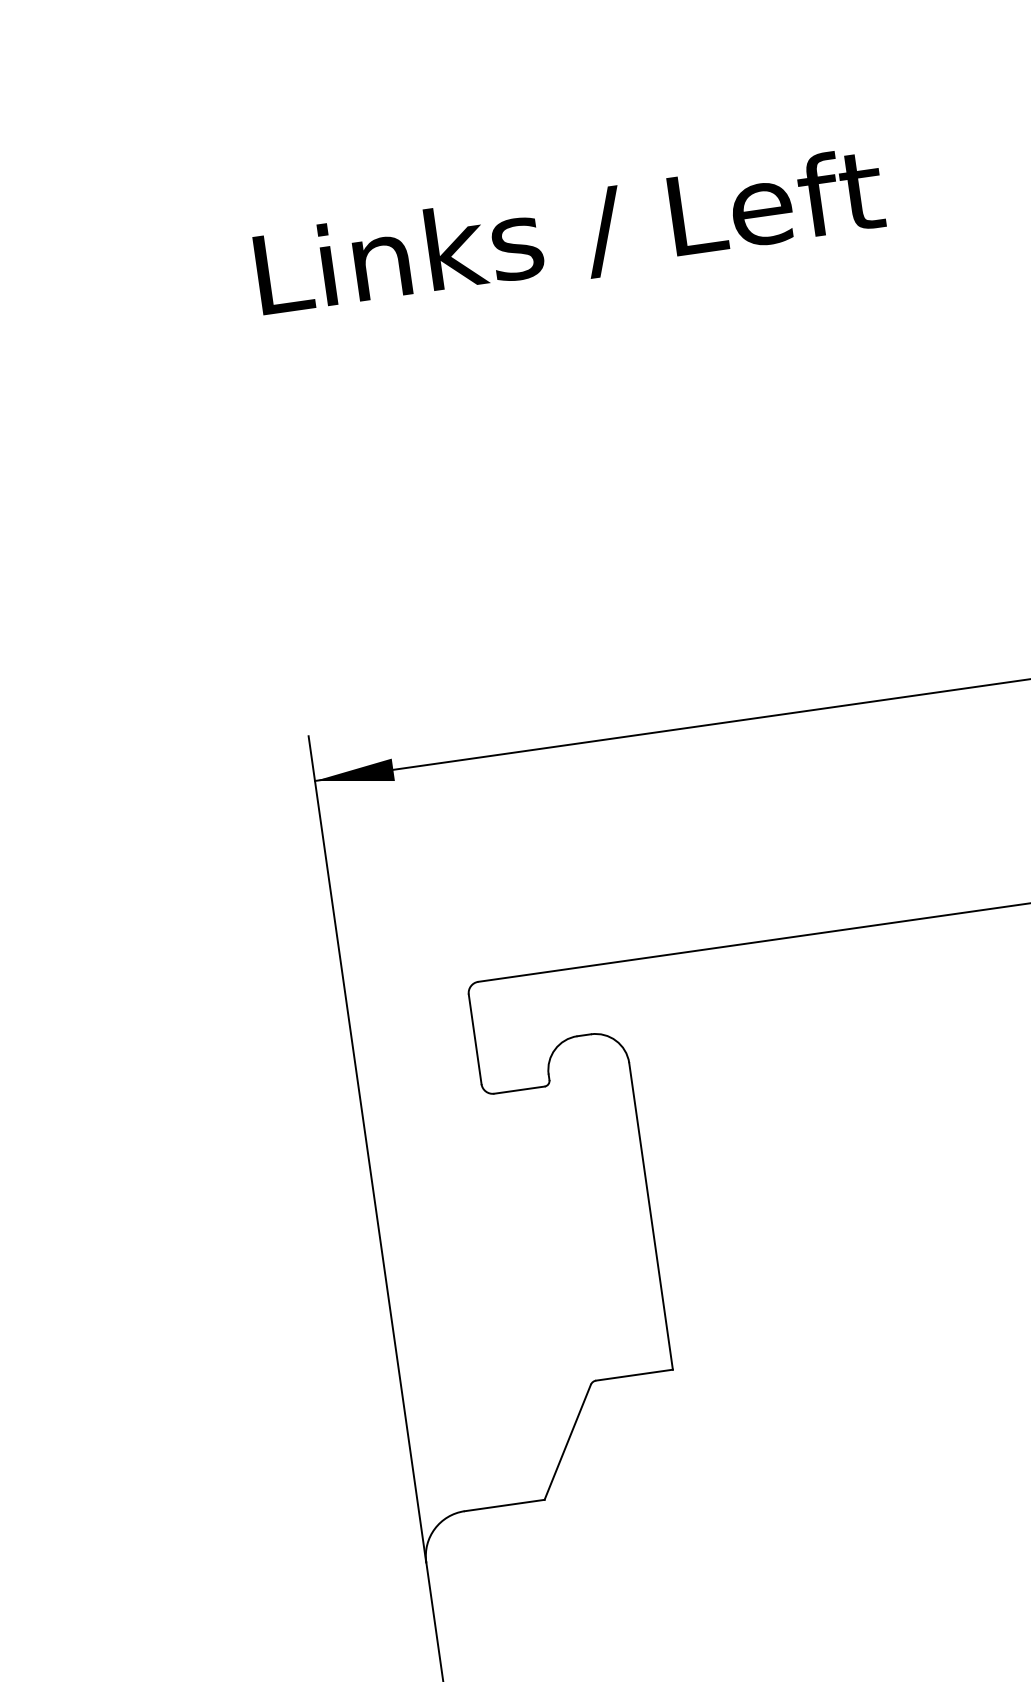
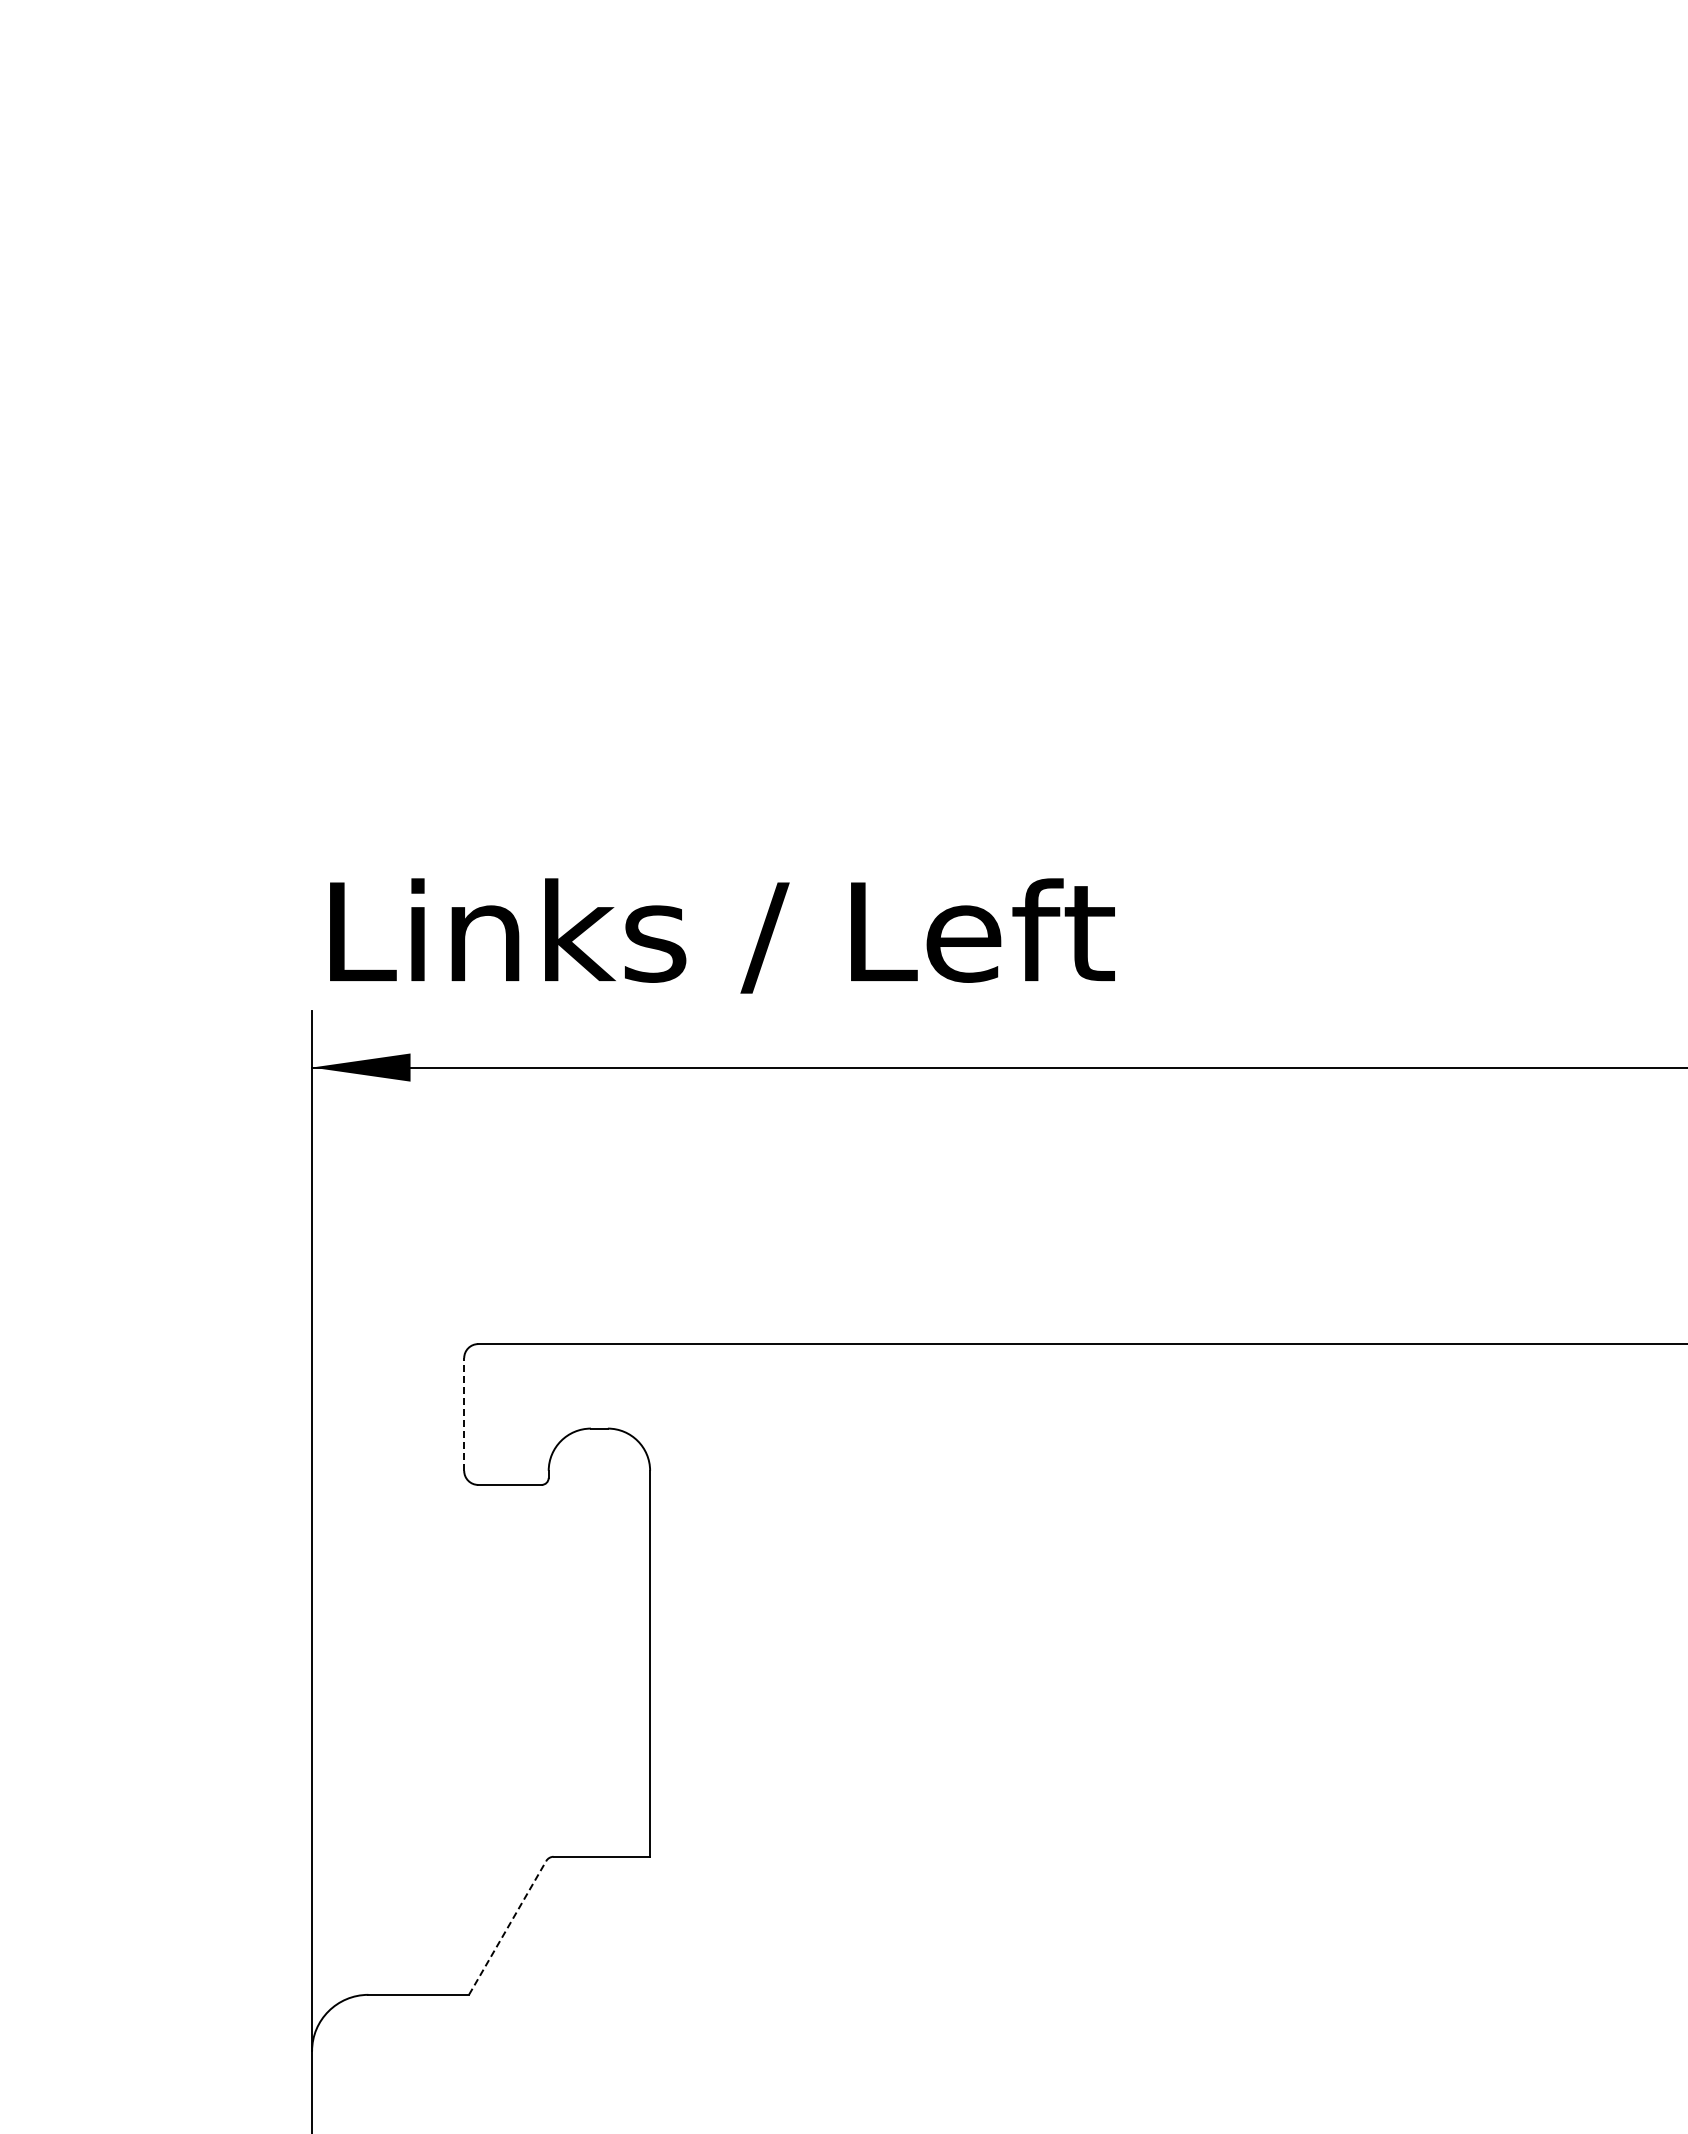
text: (570, 234) -> (722, 935), moved
line: (475, 1039) -> (464, 1414), solid -> dashed
line: (567, 1441) -> (507, 1927), solid -> dashed

